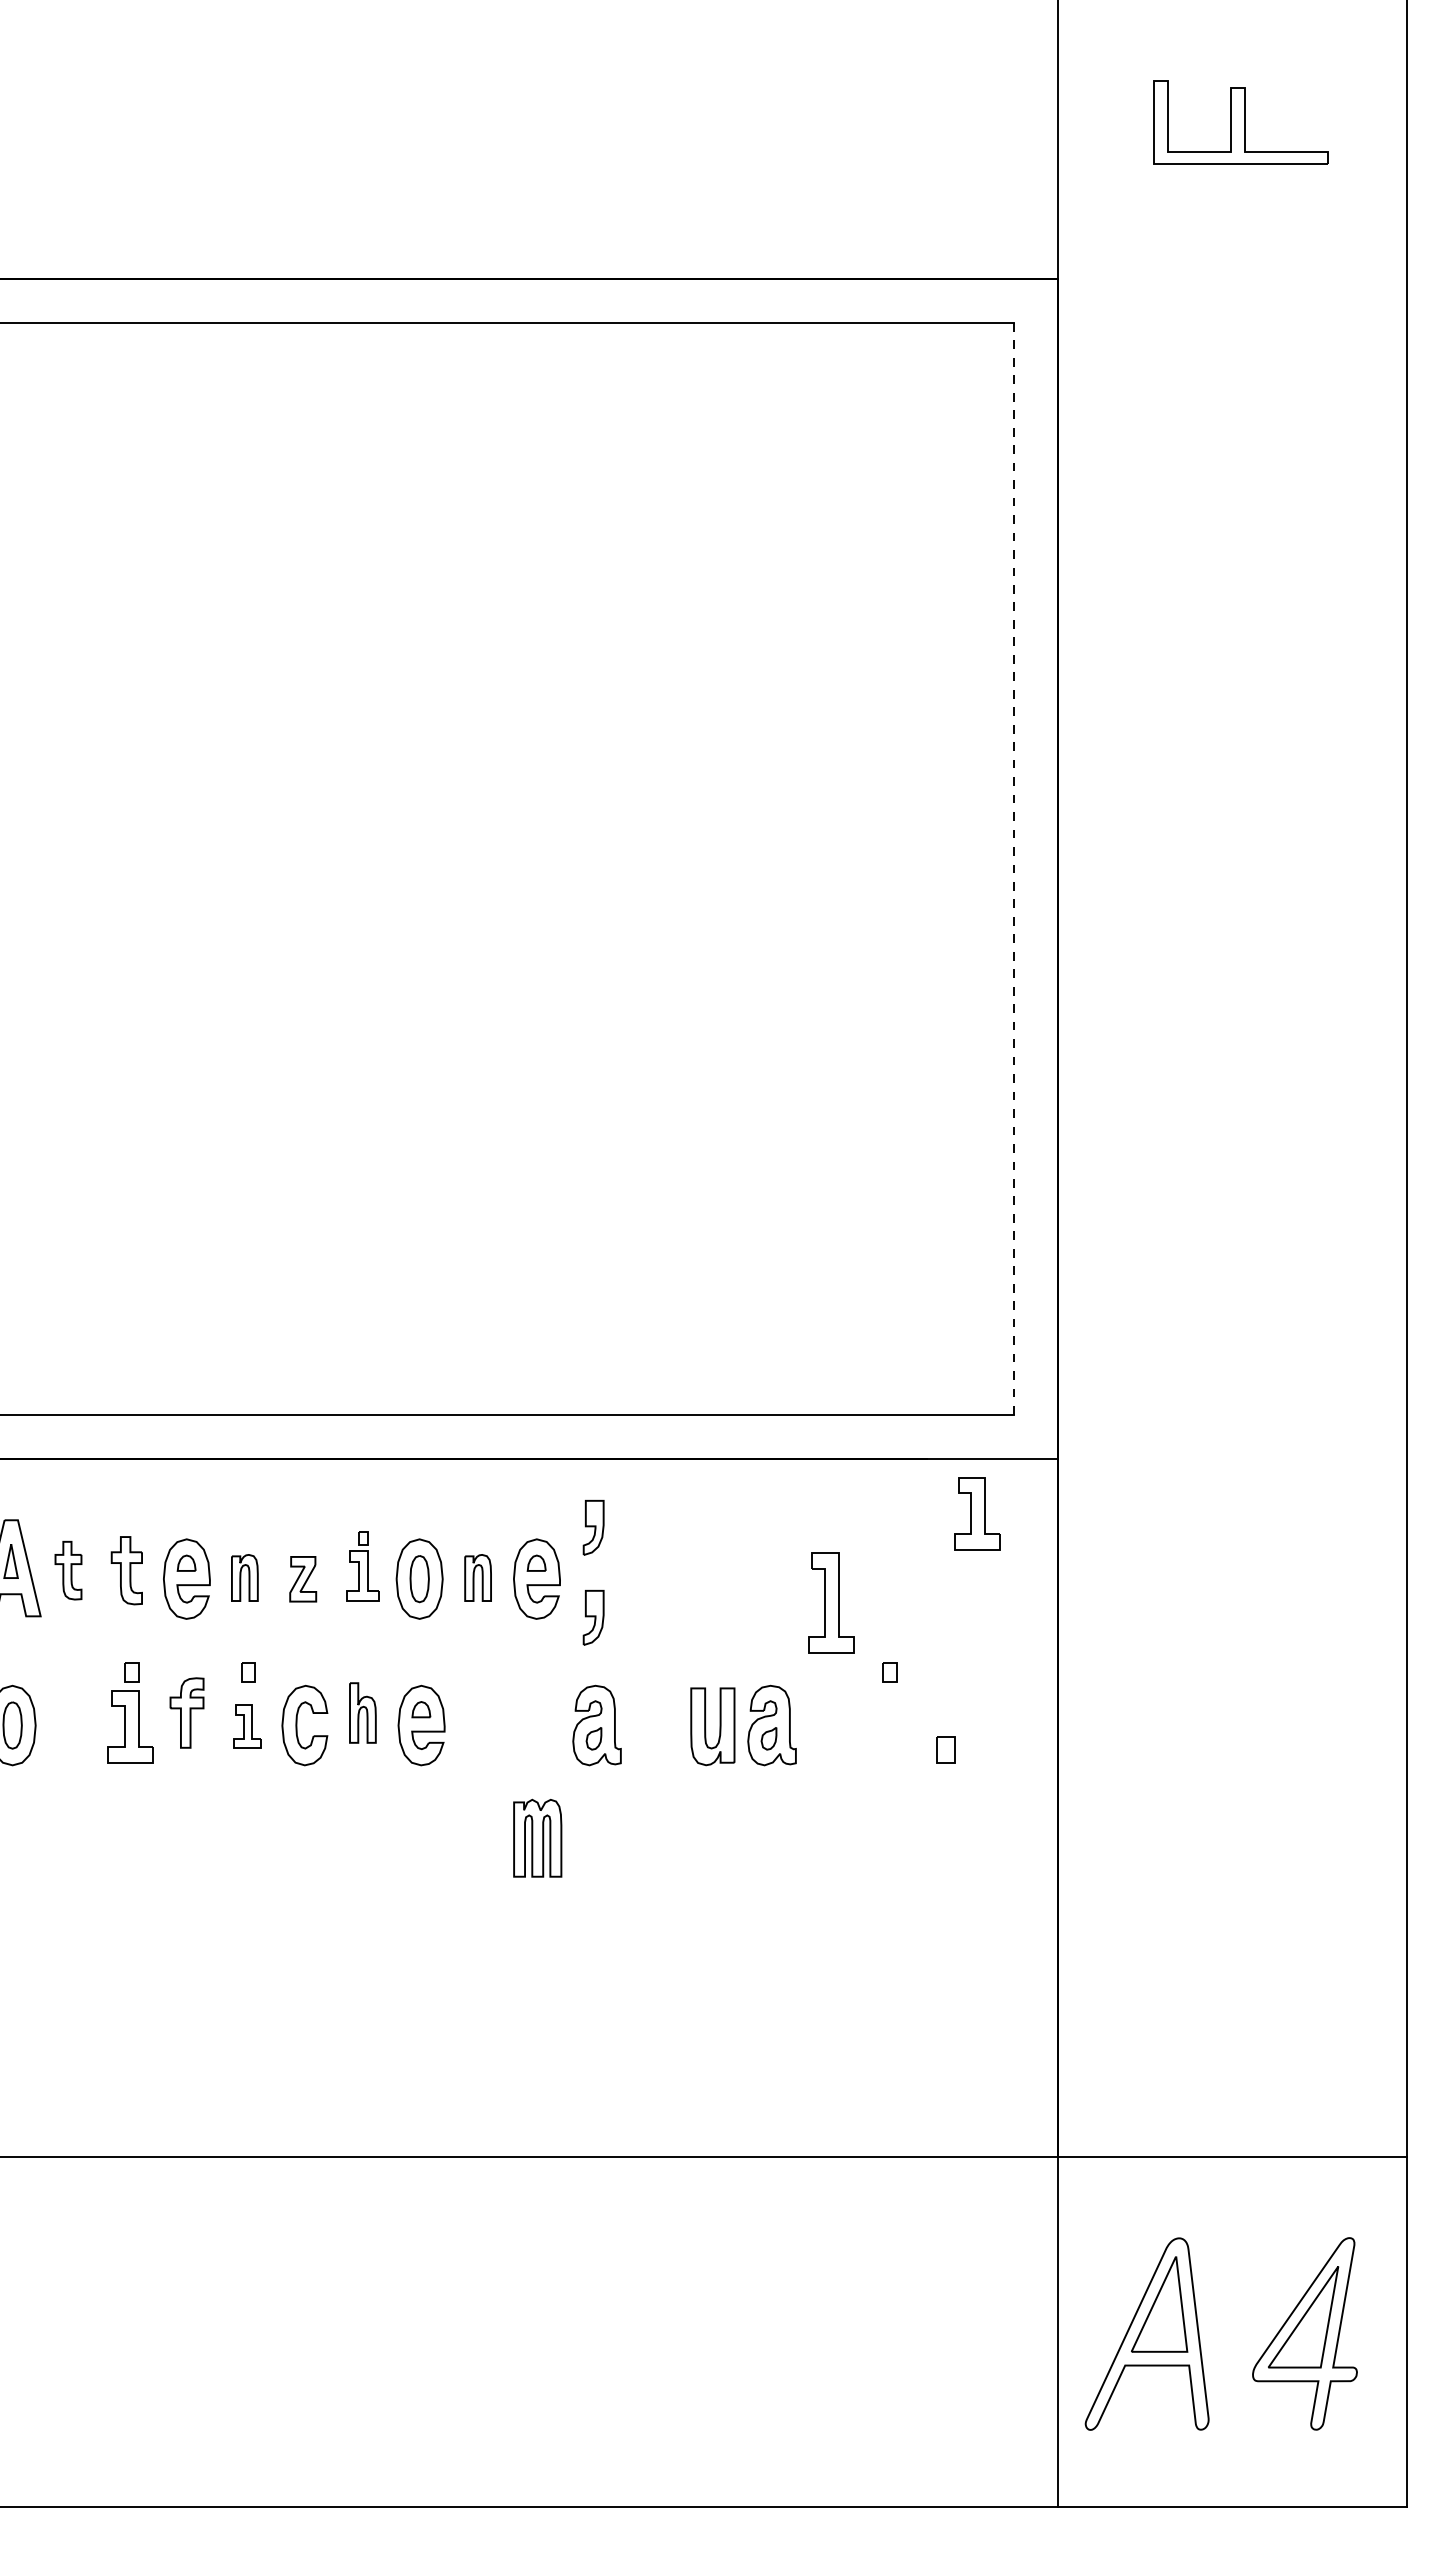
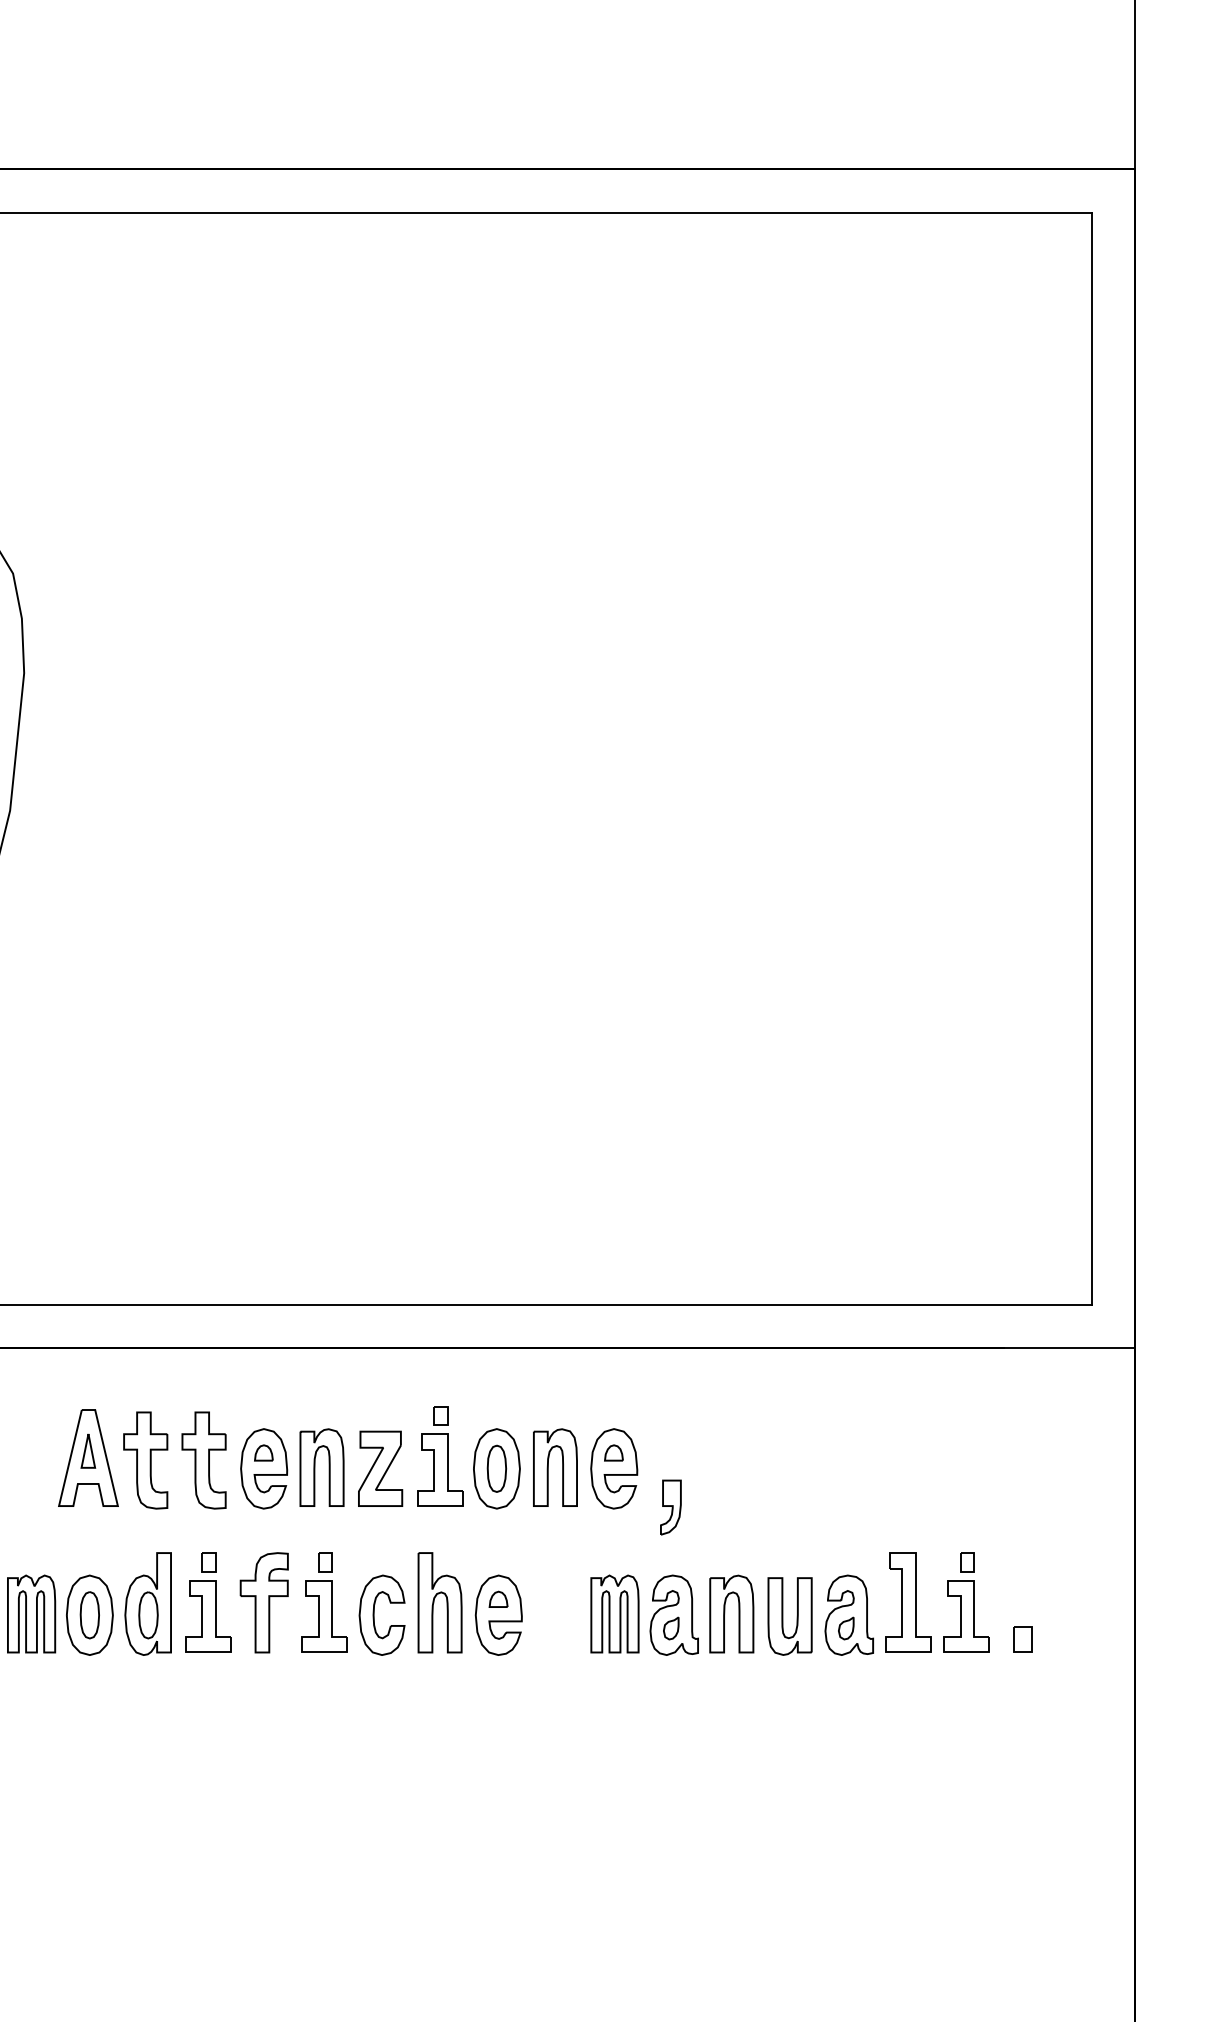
line: (1014, 868) -> (1091, 758), dashed -> solid
part: (977, 1513) -> (966, 1616), moved
part: (593, 1527) -> (670, 1417), removed
part: (362, 1566) -> (439, 1456), size x1.43
part: (68, 1570) -> (145, 1460), size x1.67
part: (126, 1570) -> (203, 1460), size x1.43
part: (244, 1577) -> (321, 1467), size x1.67
part: (477, 1577) -> (554, 1467), size x1.67
part: (302, 1579) -> (379, 1469), size x1.67
part: (831, 1602) -> (908, 1602), moved
part: (186, 1712) -> (263, 1602), size x1.43
part: (362, 1712) -> (439, 1602), size x1.67
part: (70, 1714) -> (147, 1604), added
part: (647, 1724) -> (724, 1614), added
part: (247, 1726) -> (324, 1616), size x1.67
part: (537, 1837) -> (614, 1613), moved

